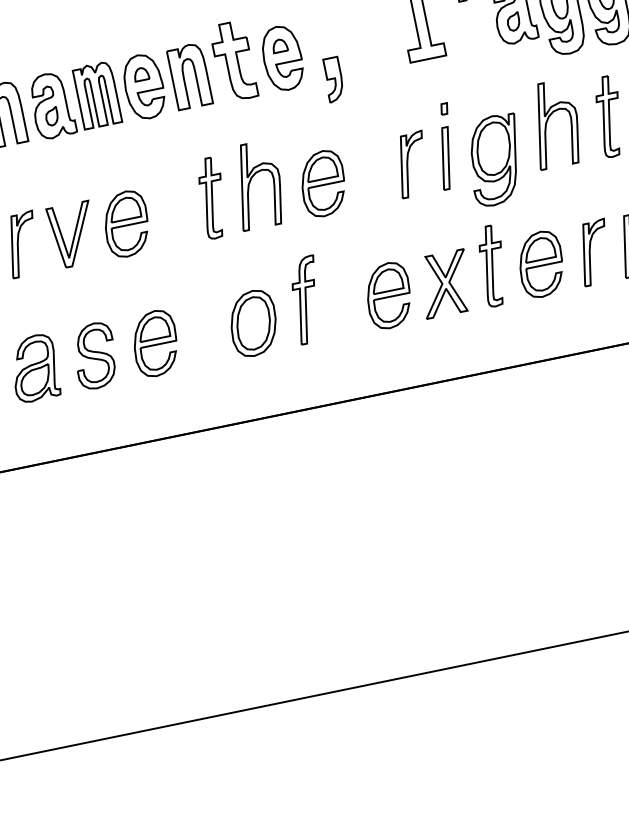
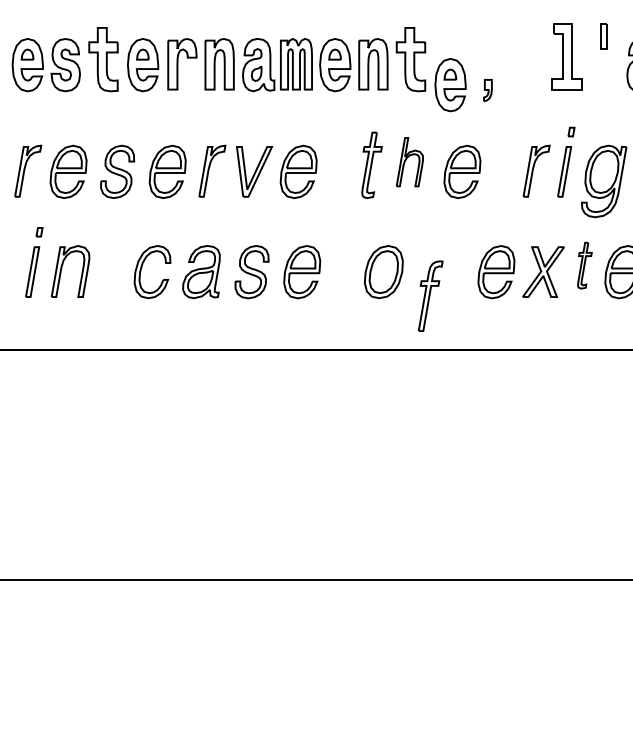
part: (282, 58) -> (450, 85), moved
part: (333, 79) -> (487, 90), size x0.6
part: (257, 184) -> (409, 161), size x0.7
part: (492, 266) -> (584, 265), size x0.7
part: (306, 299) -> (430, 295), moved

